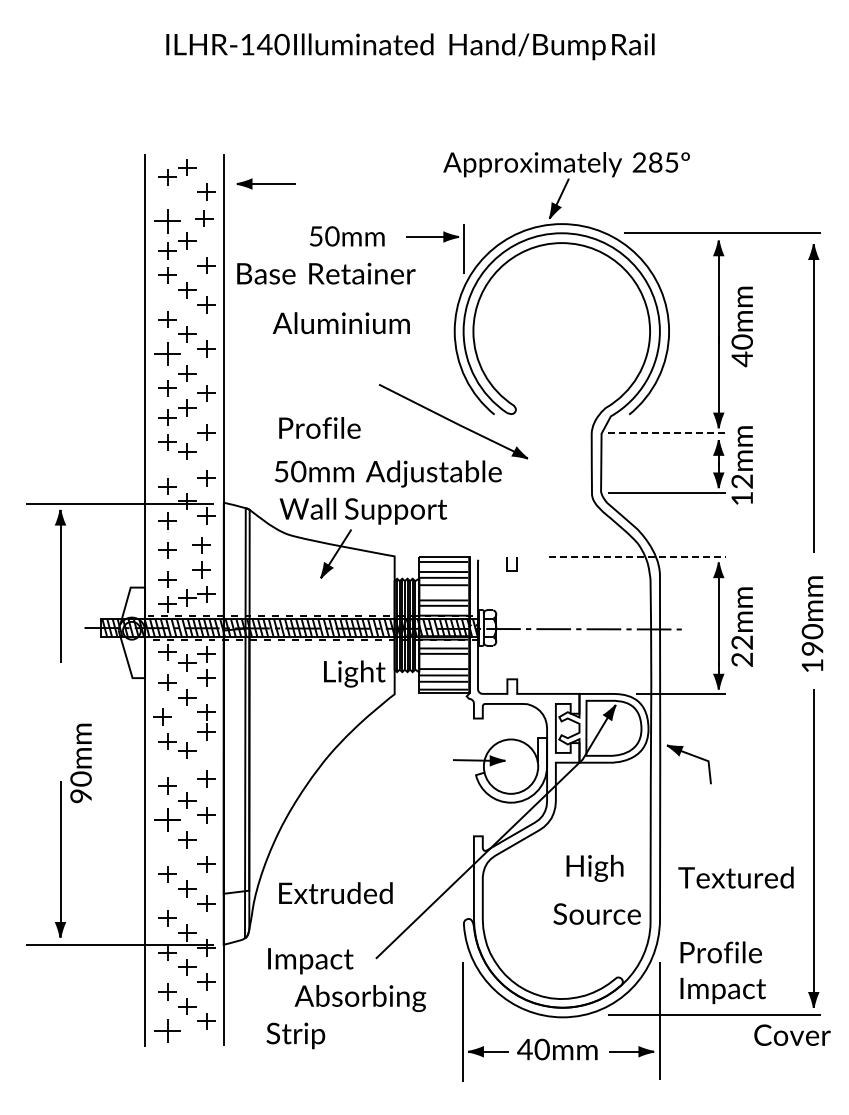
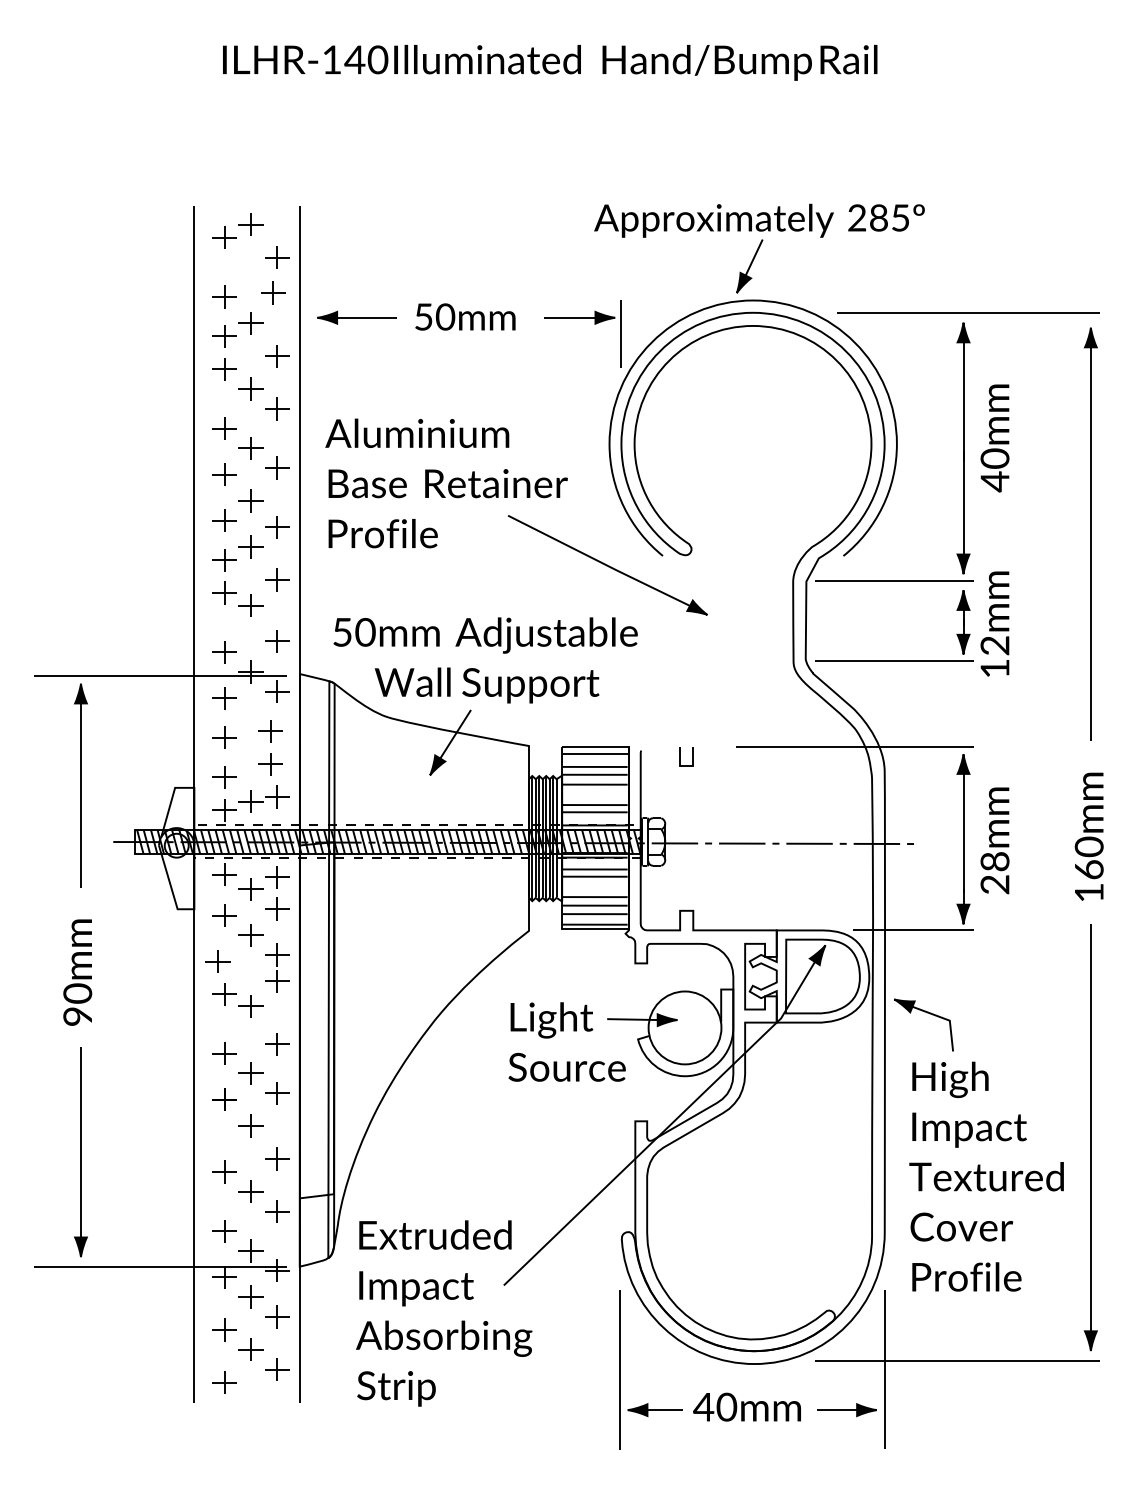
part: (265, 183) -> (355, 317), moved
part: (167, 221) -> (224, 297), size x0.71
text: (326, 273) -> (448, 483), moved
text: (340, 323) -> (416, 433), moved
part: (167, 353) -> (224, 473), size x0.71
text: (319, 427) -> (382, 532), moved
line: (667, 433) -> (894, 581), dashed -> solid
text: (388, 473) -> (485, 634), moved
line: (637, 557) -> (854, 747), dashed -> solid
text: (742, 642) -> (995, 861), 22mm -> 28mm
text: (812, 648) -> (1089, 869), 190mm -> 160mm
text: (354, 673) -> (551, 1019), moved
text: (80, 763) -> (76, 972), moved
part: (167, 820) -> (224, 1100), size x0.71
text: (594, 867) -> (949, 1078), moved
text: (335, 893) -> (434, 1235), moved
text: (596, 913) -> (566, 1066), moved
text: (722, 990) -> (968, 1129), moved
text: (360, 998) -> (444, 1338), moved
part: (167, 1031) -> (224, 1382), size x0.71
text: (792, 1034) -> (961, 1226), moved

